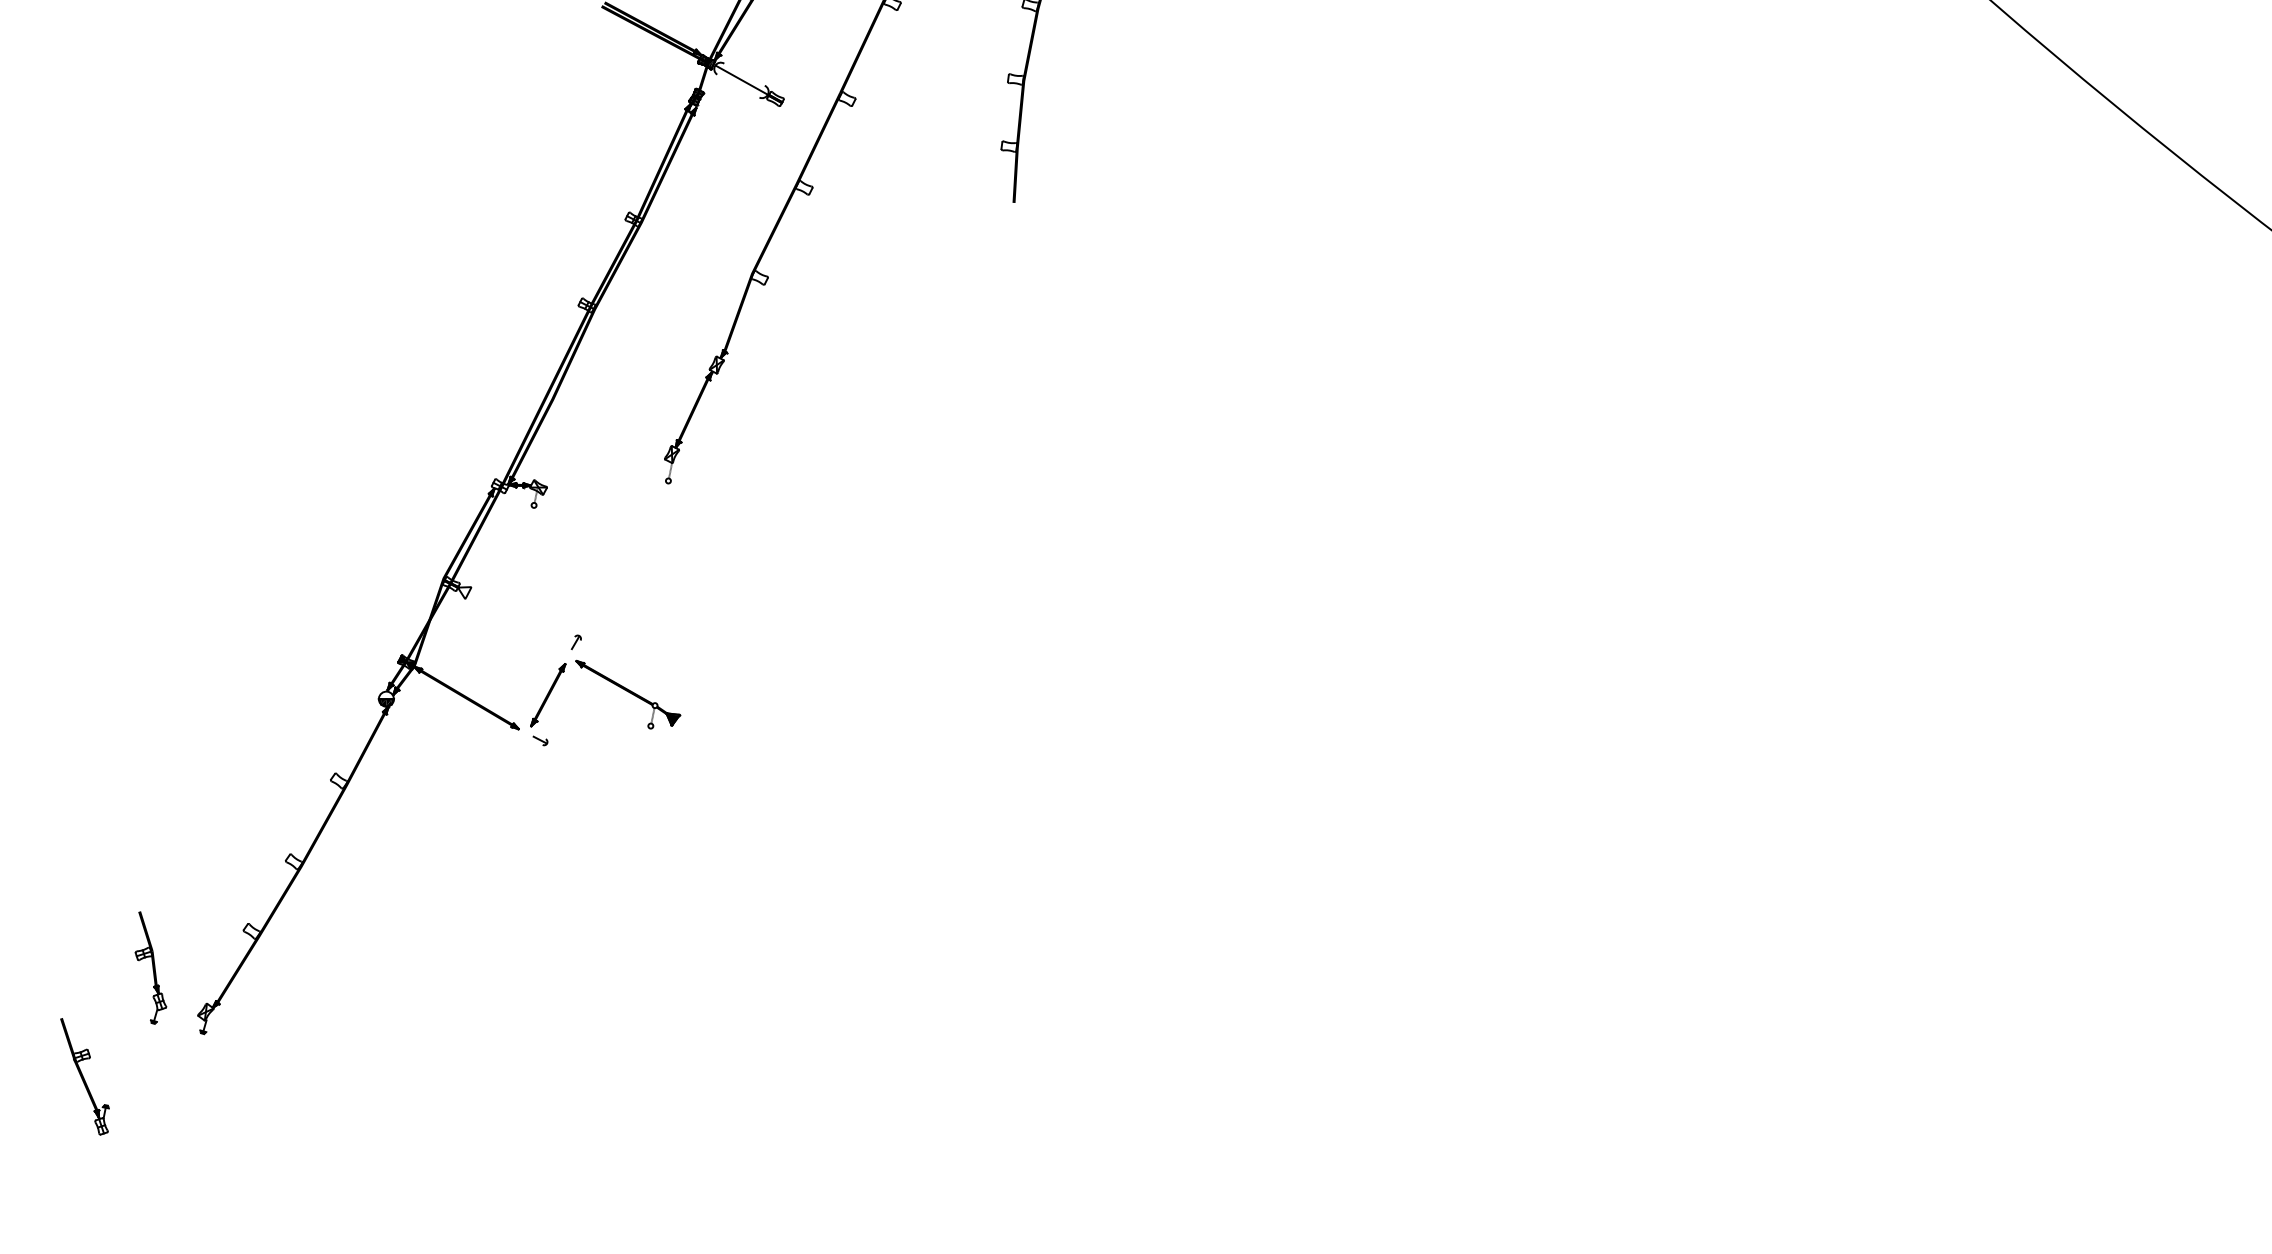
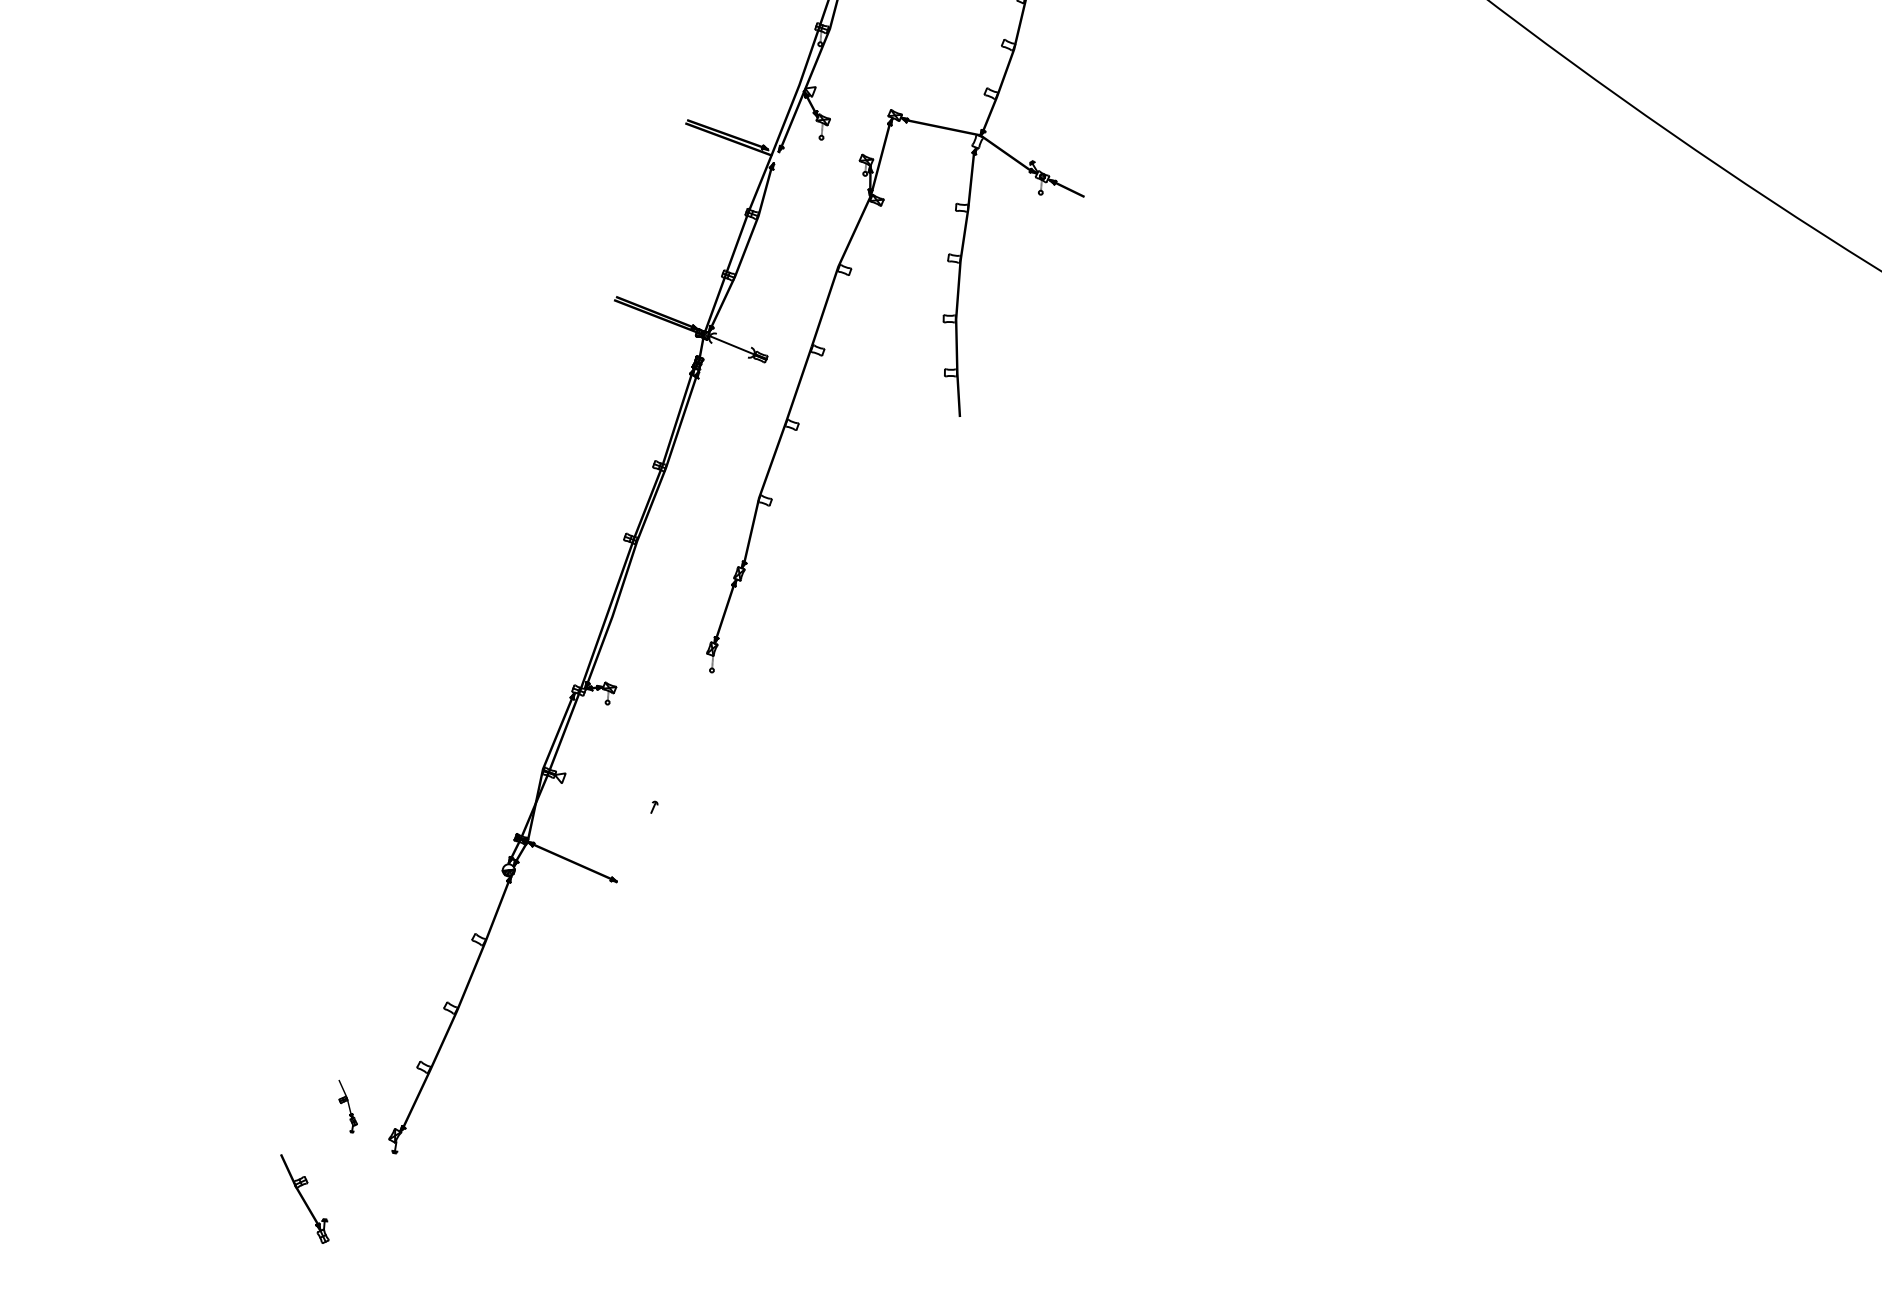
part: (620, 688) -> (693, 839), removed
part: (151, 968) -> (347, 1106), size x0.6

